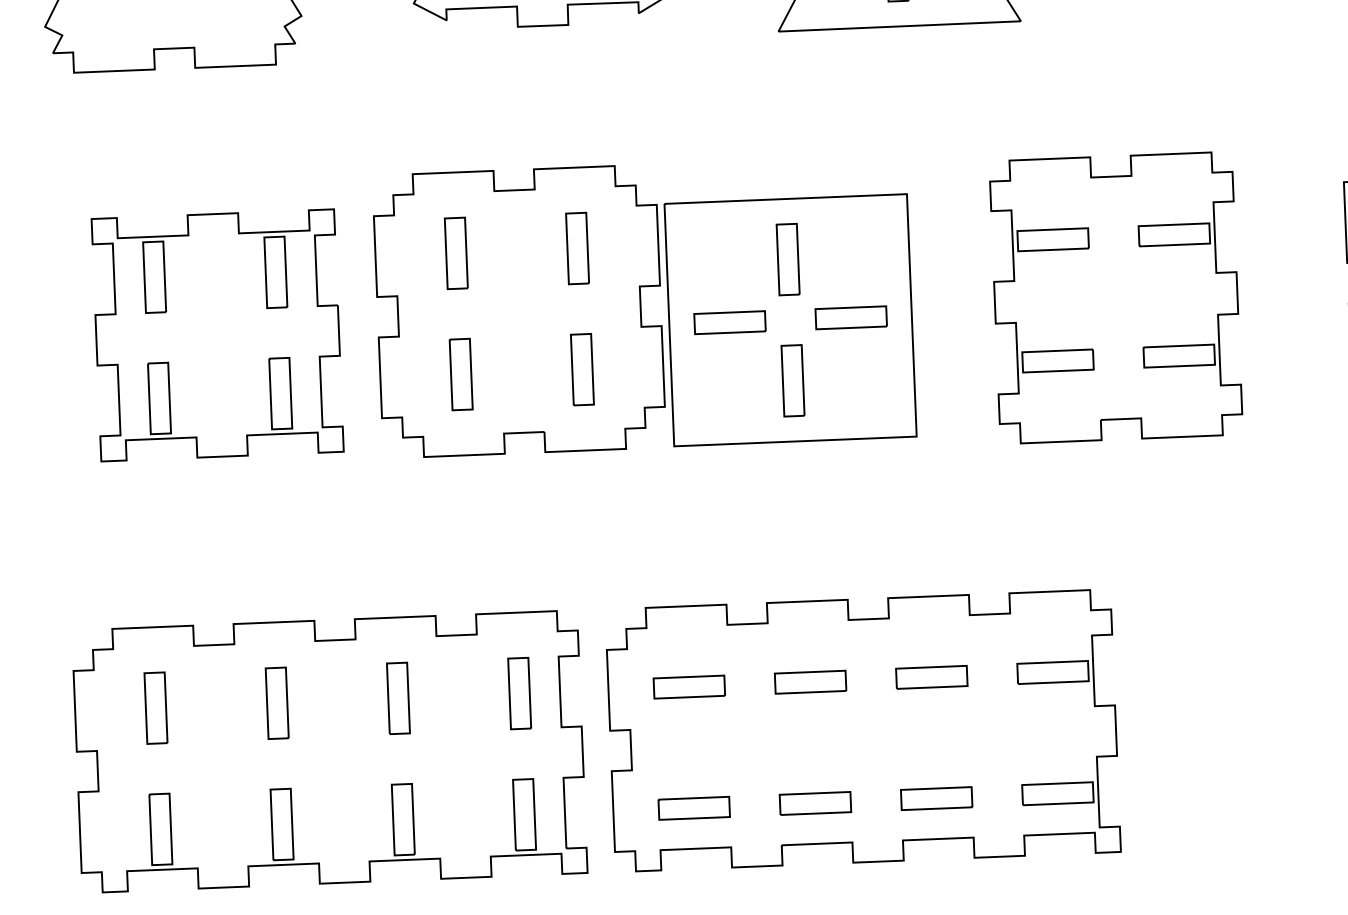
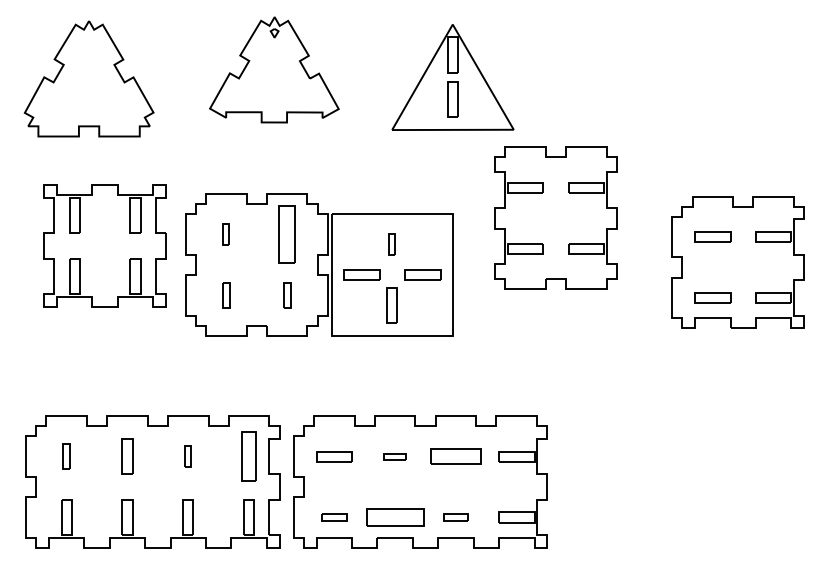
part: (576, 248) -> (286, 234), size x1.6
part: (454, 253) -> (225, 234), size x0.6
part: (786, 259) -> (391, 244), size x0.6
part: (1115, 296) -> (555, 217), moved
part: (216, 334) -> (104, 245), moved
part: (581, 369) -> (286, 295), size x0.7
part: (459, 374) -> (225, 295), size x0.7
part: (930, 677) -> (455, 456), size x1.4
part: (809, 682) -> (394, 456), size x0.6
part: (518, 693) -> (248, 456), size x1.4
part: (396, 698) -> (187, 456), size x0.6
part: (155, 708) -> (66, 456), size x0.7
part: (935, 798) -> (455, 517), size x0.7
part: (814, 803) -> (394, 517), size x1.6
part: (694, 808) -> (334, 517), size x0.7

